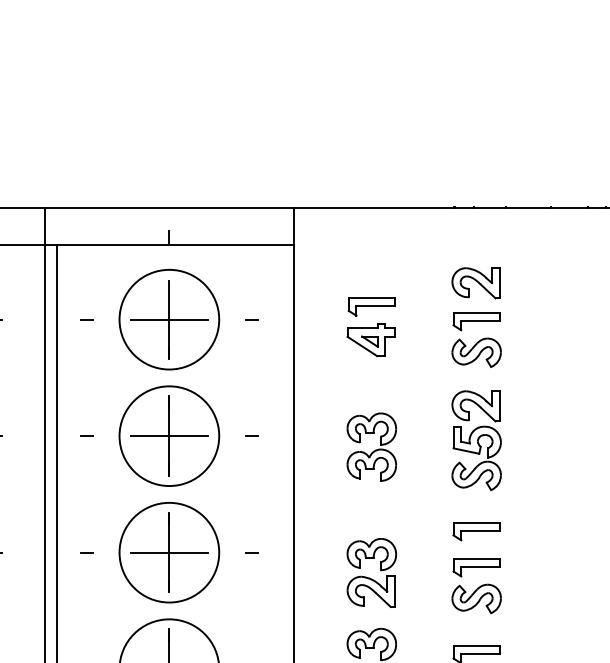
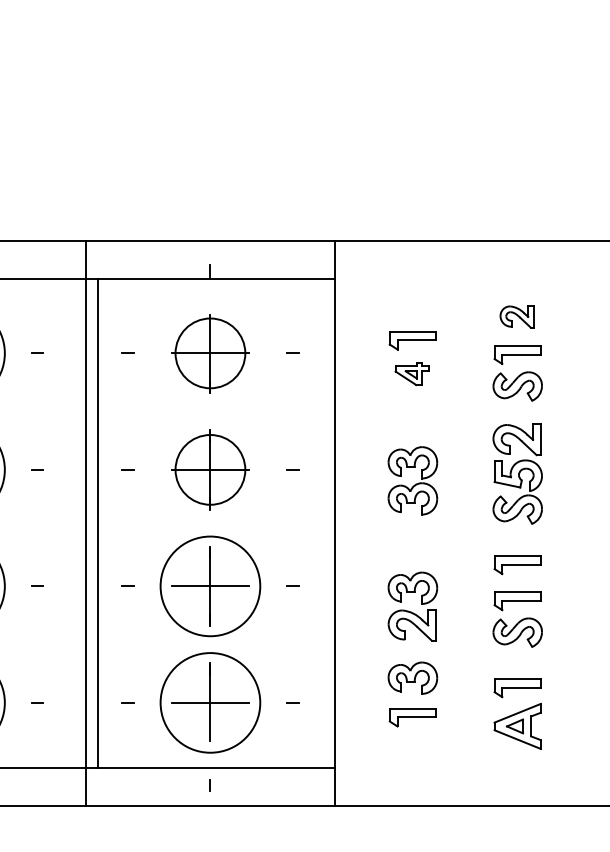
part: (475, 282) -> (516, 316), size x0.7
circle: (169, 319) -> (210, 353), size x0.7
part: (370, 339) -> (411, 373), size x0.7
circle: (169, 435) -> (210, 469), size x0.7

